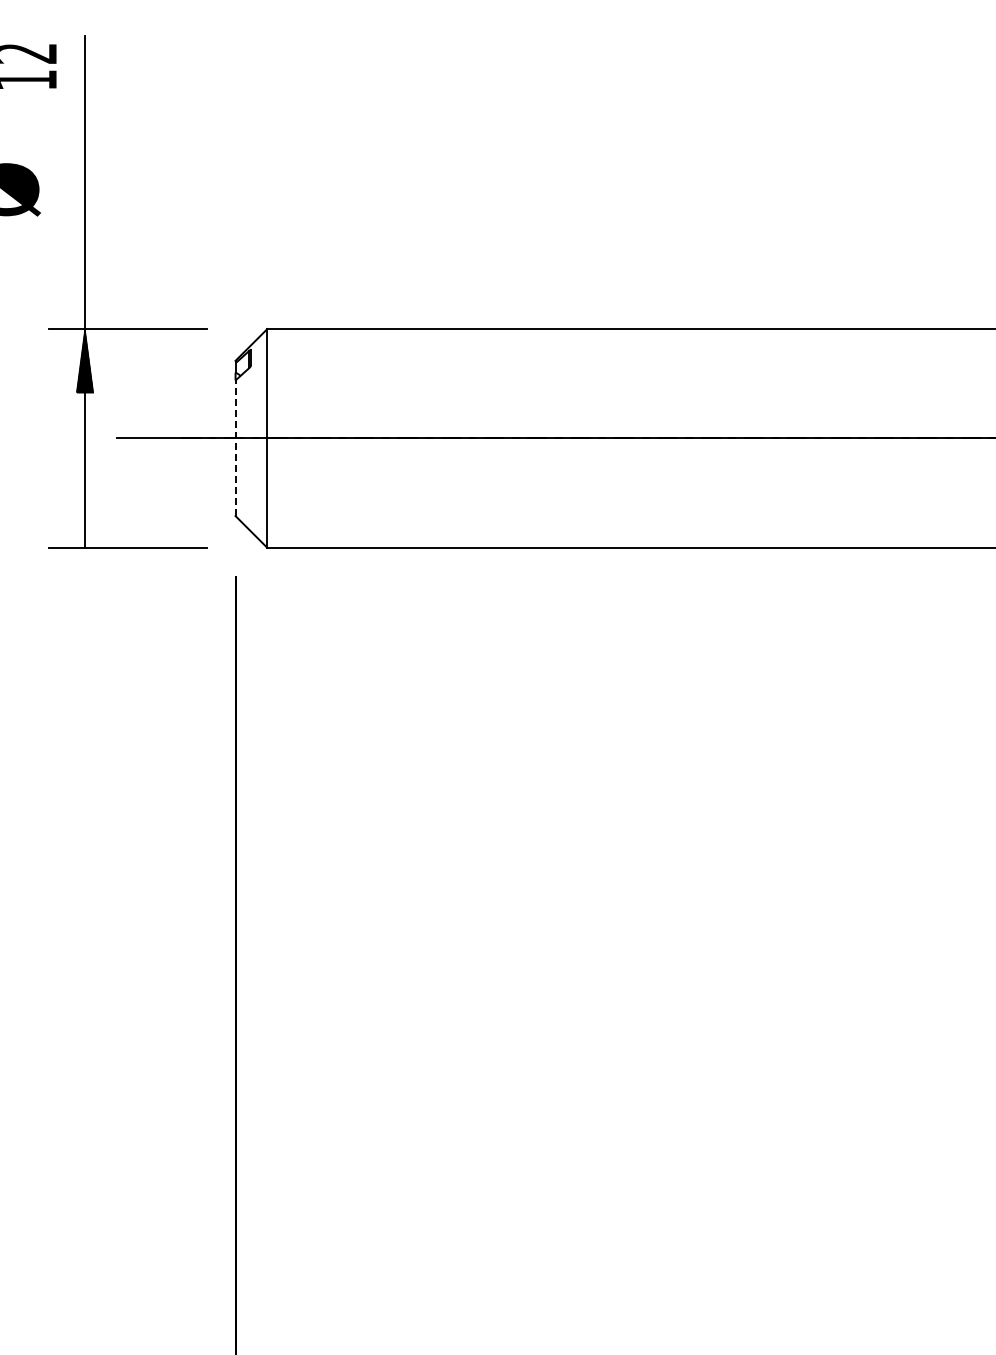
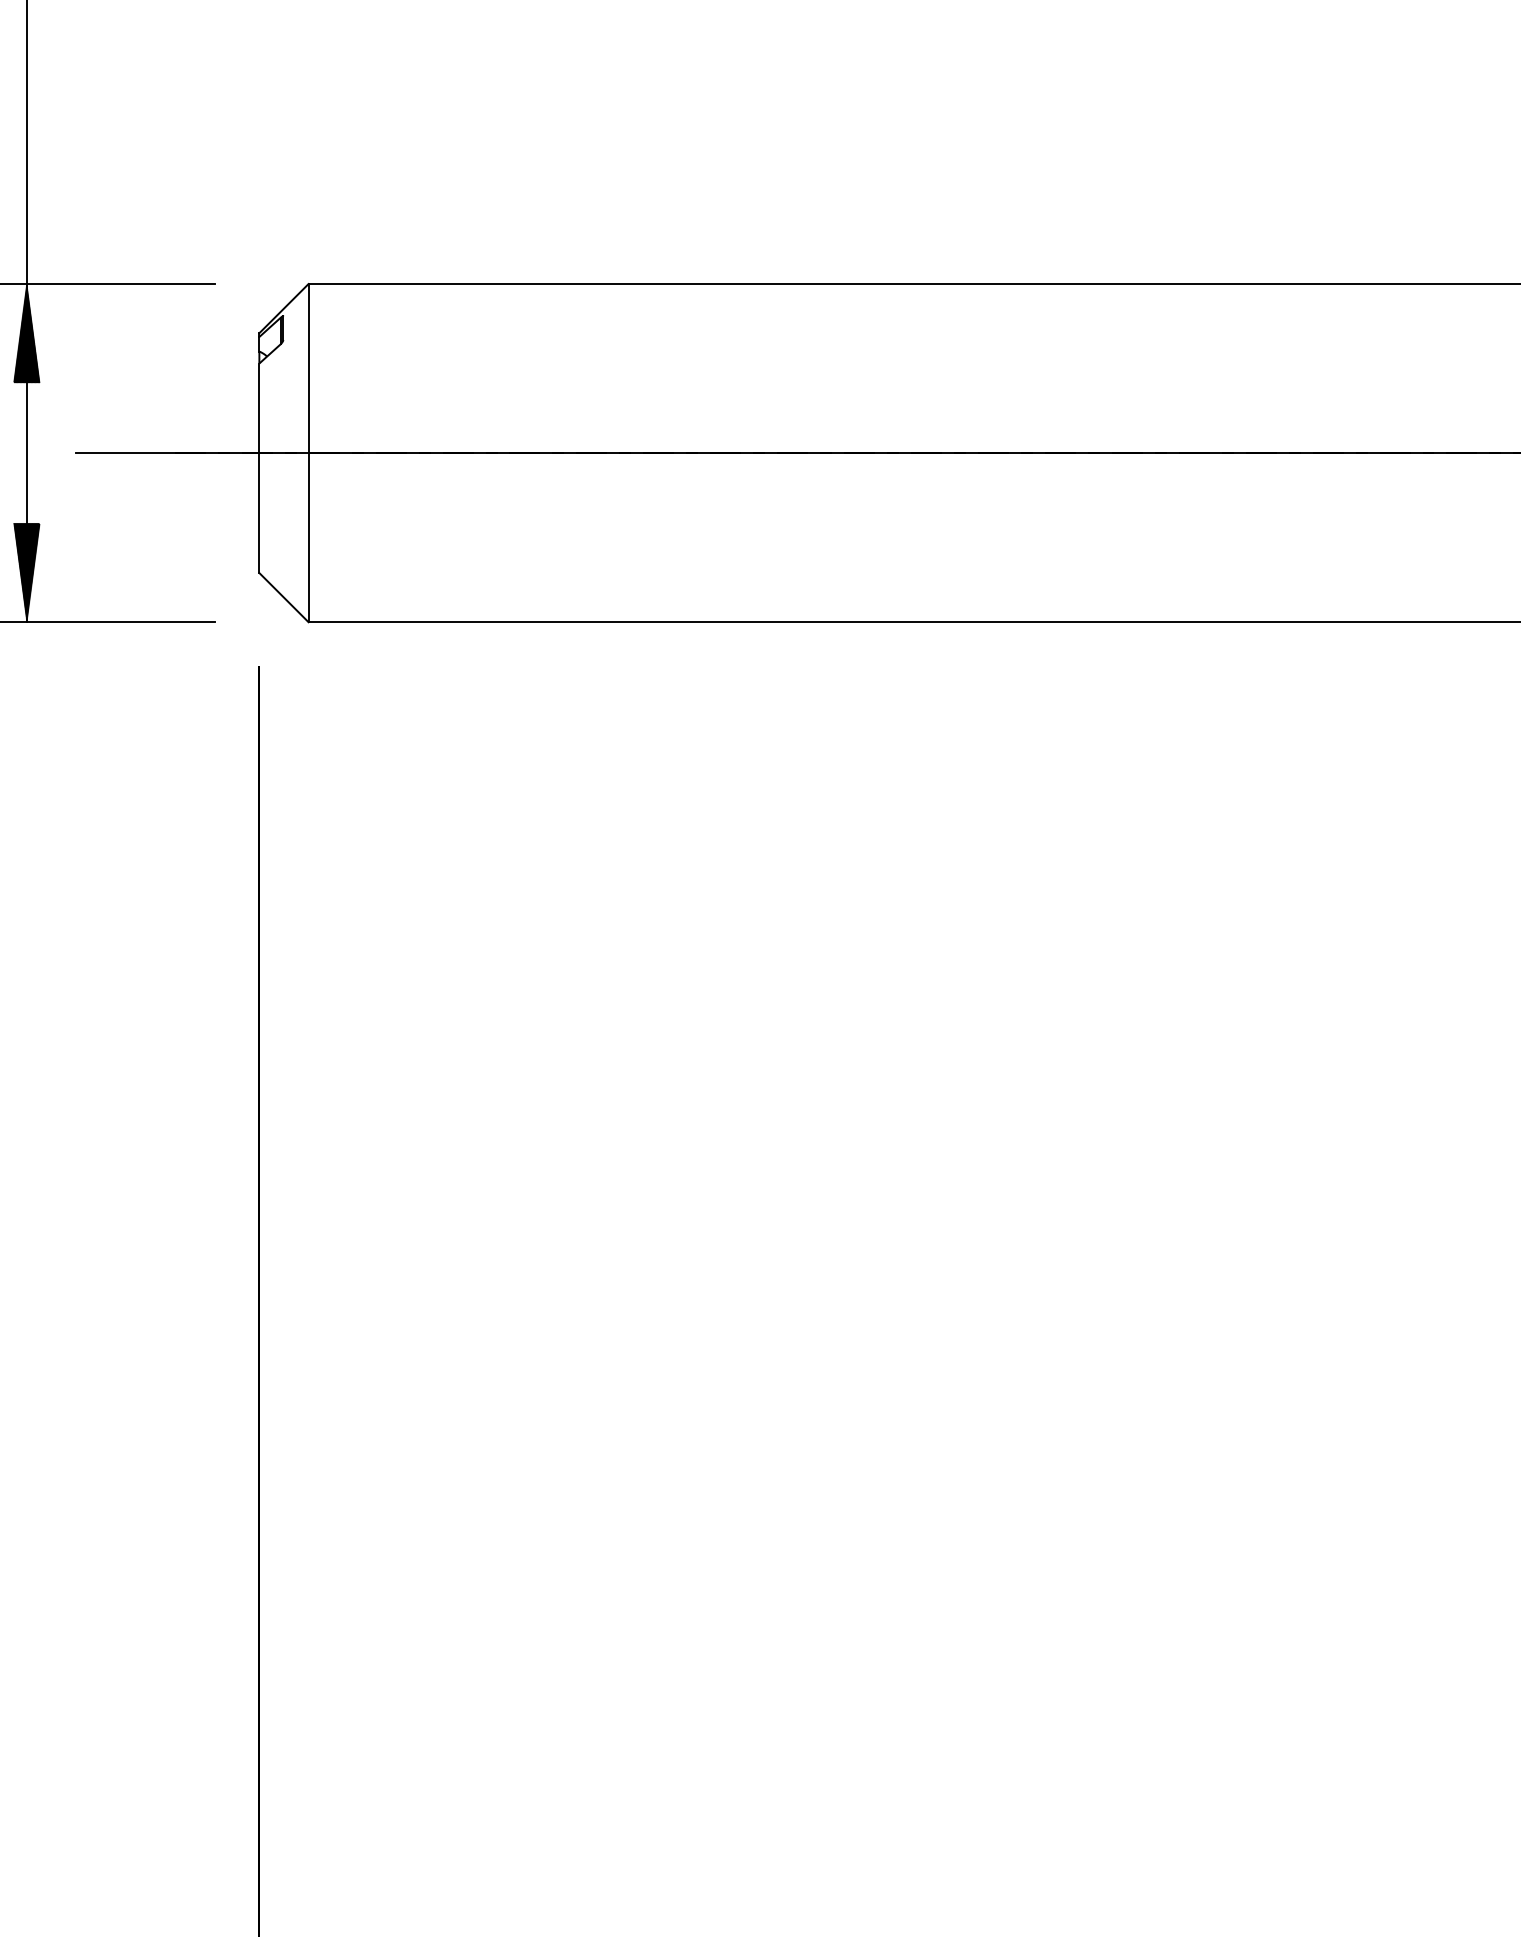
line: (235, 448) -> (259, 468), dashed -> solid
hatch: (84, 515) -> (25, 572), added

